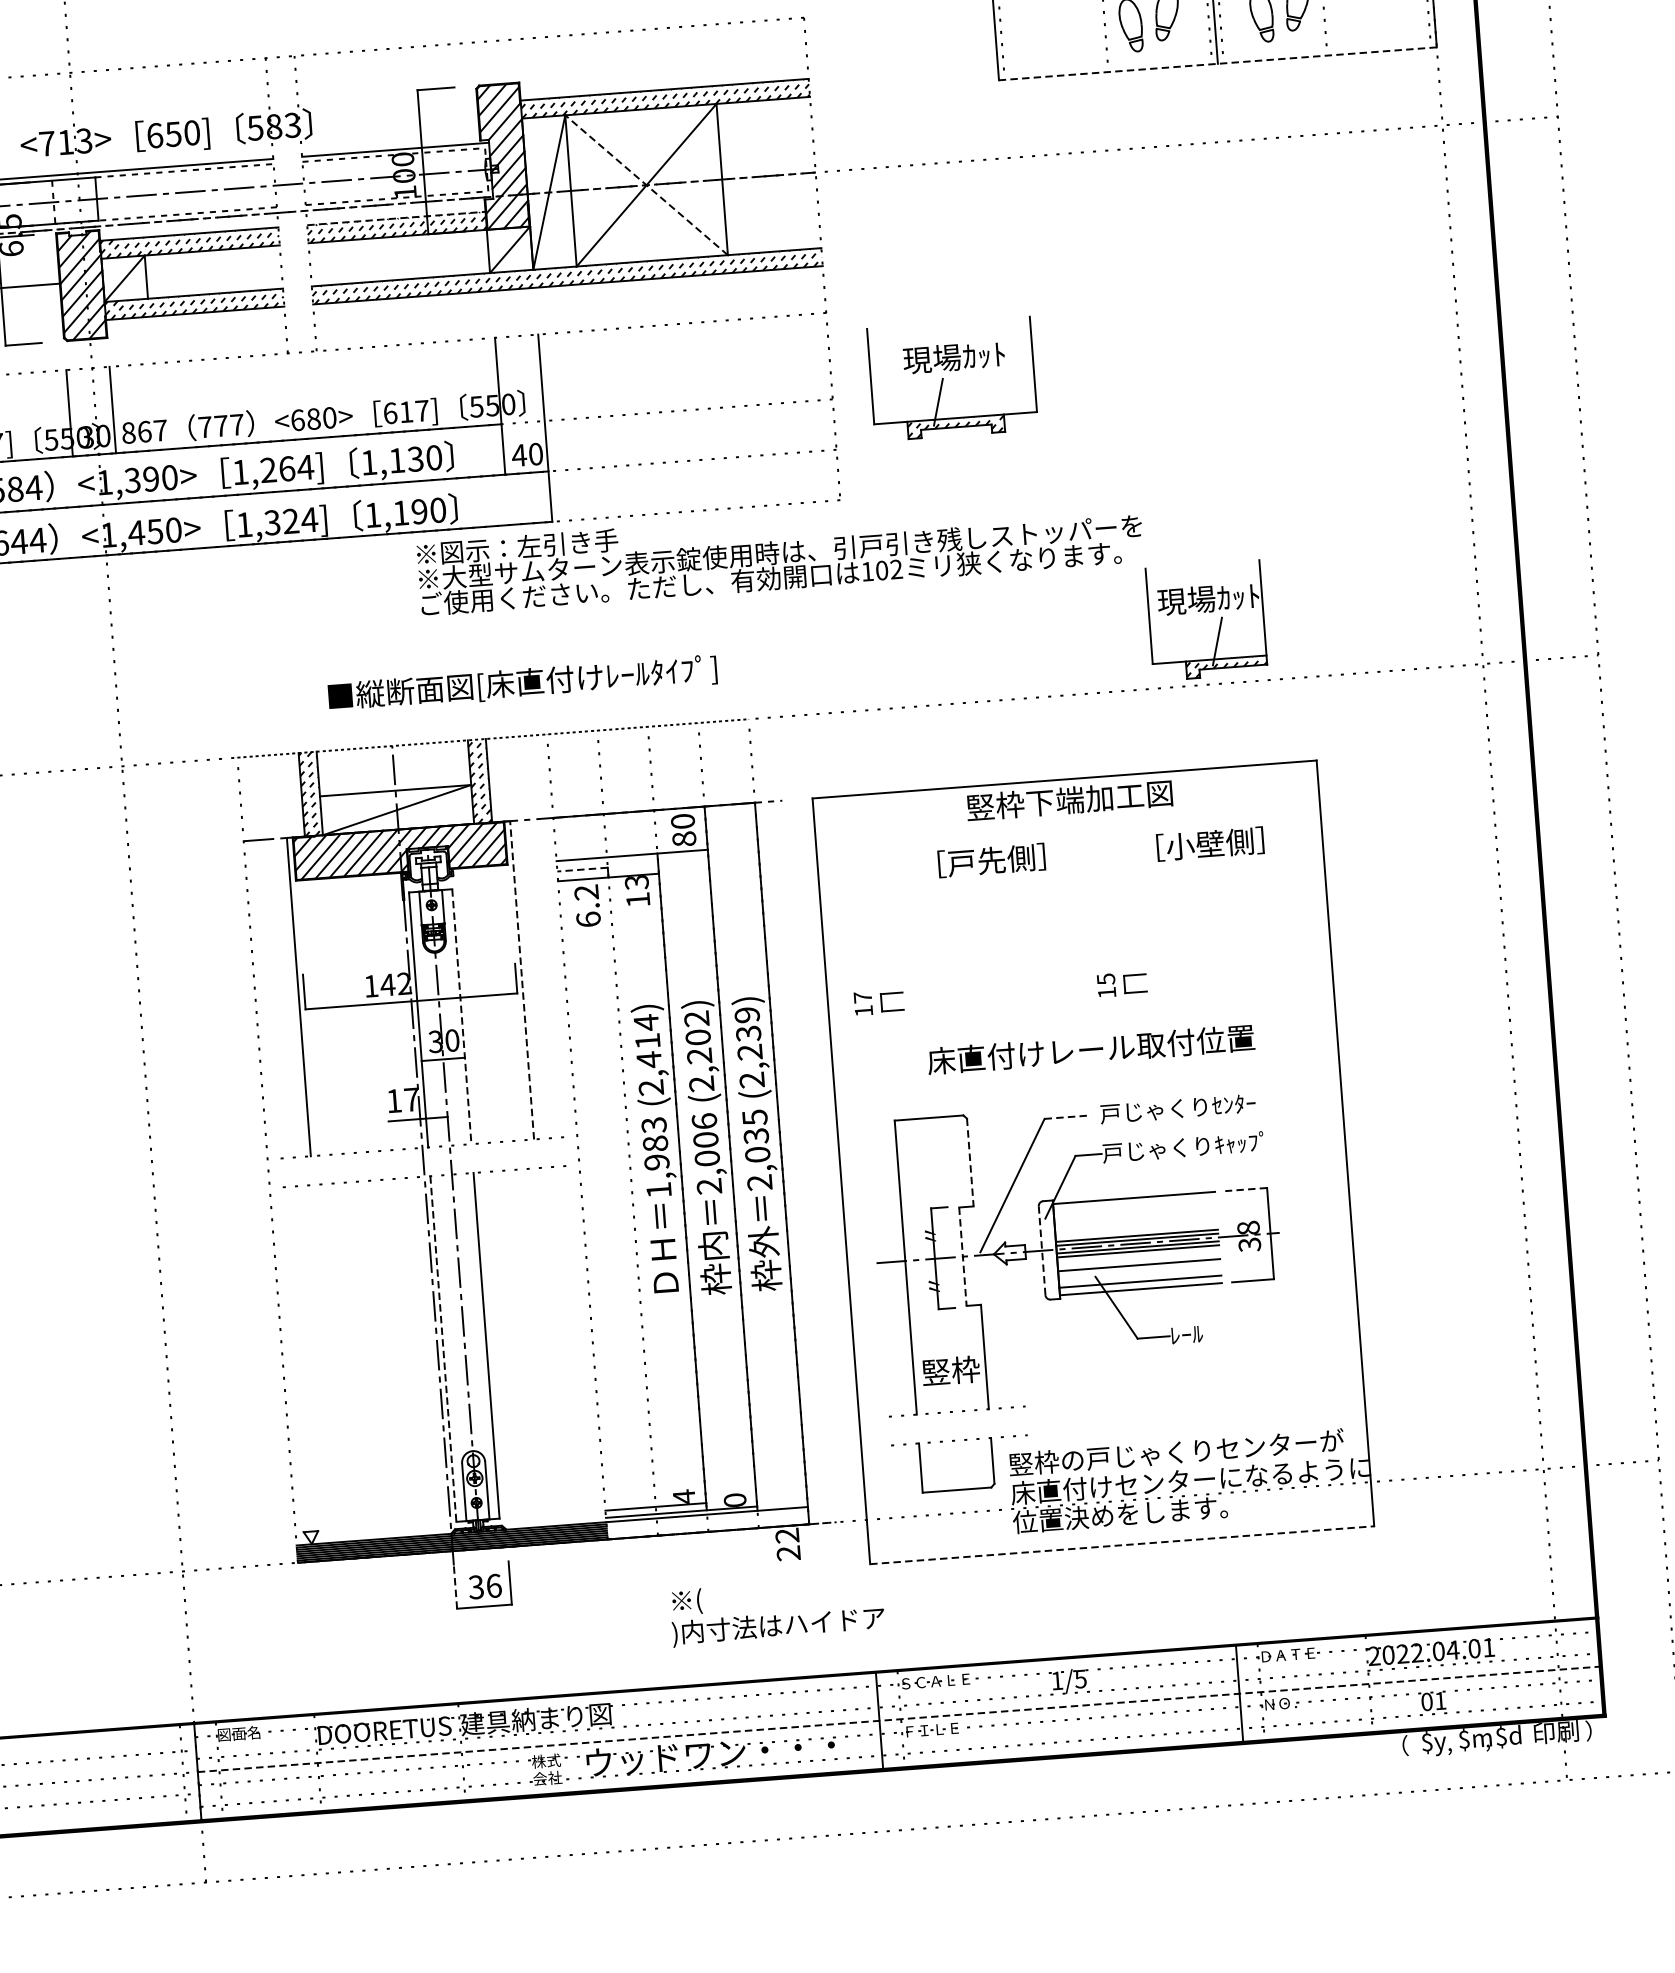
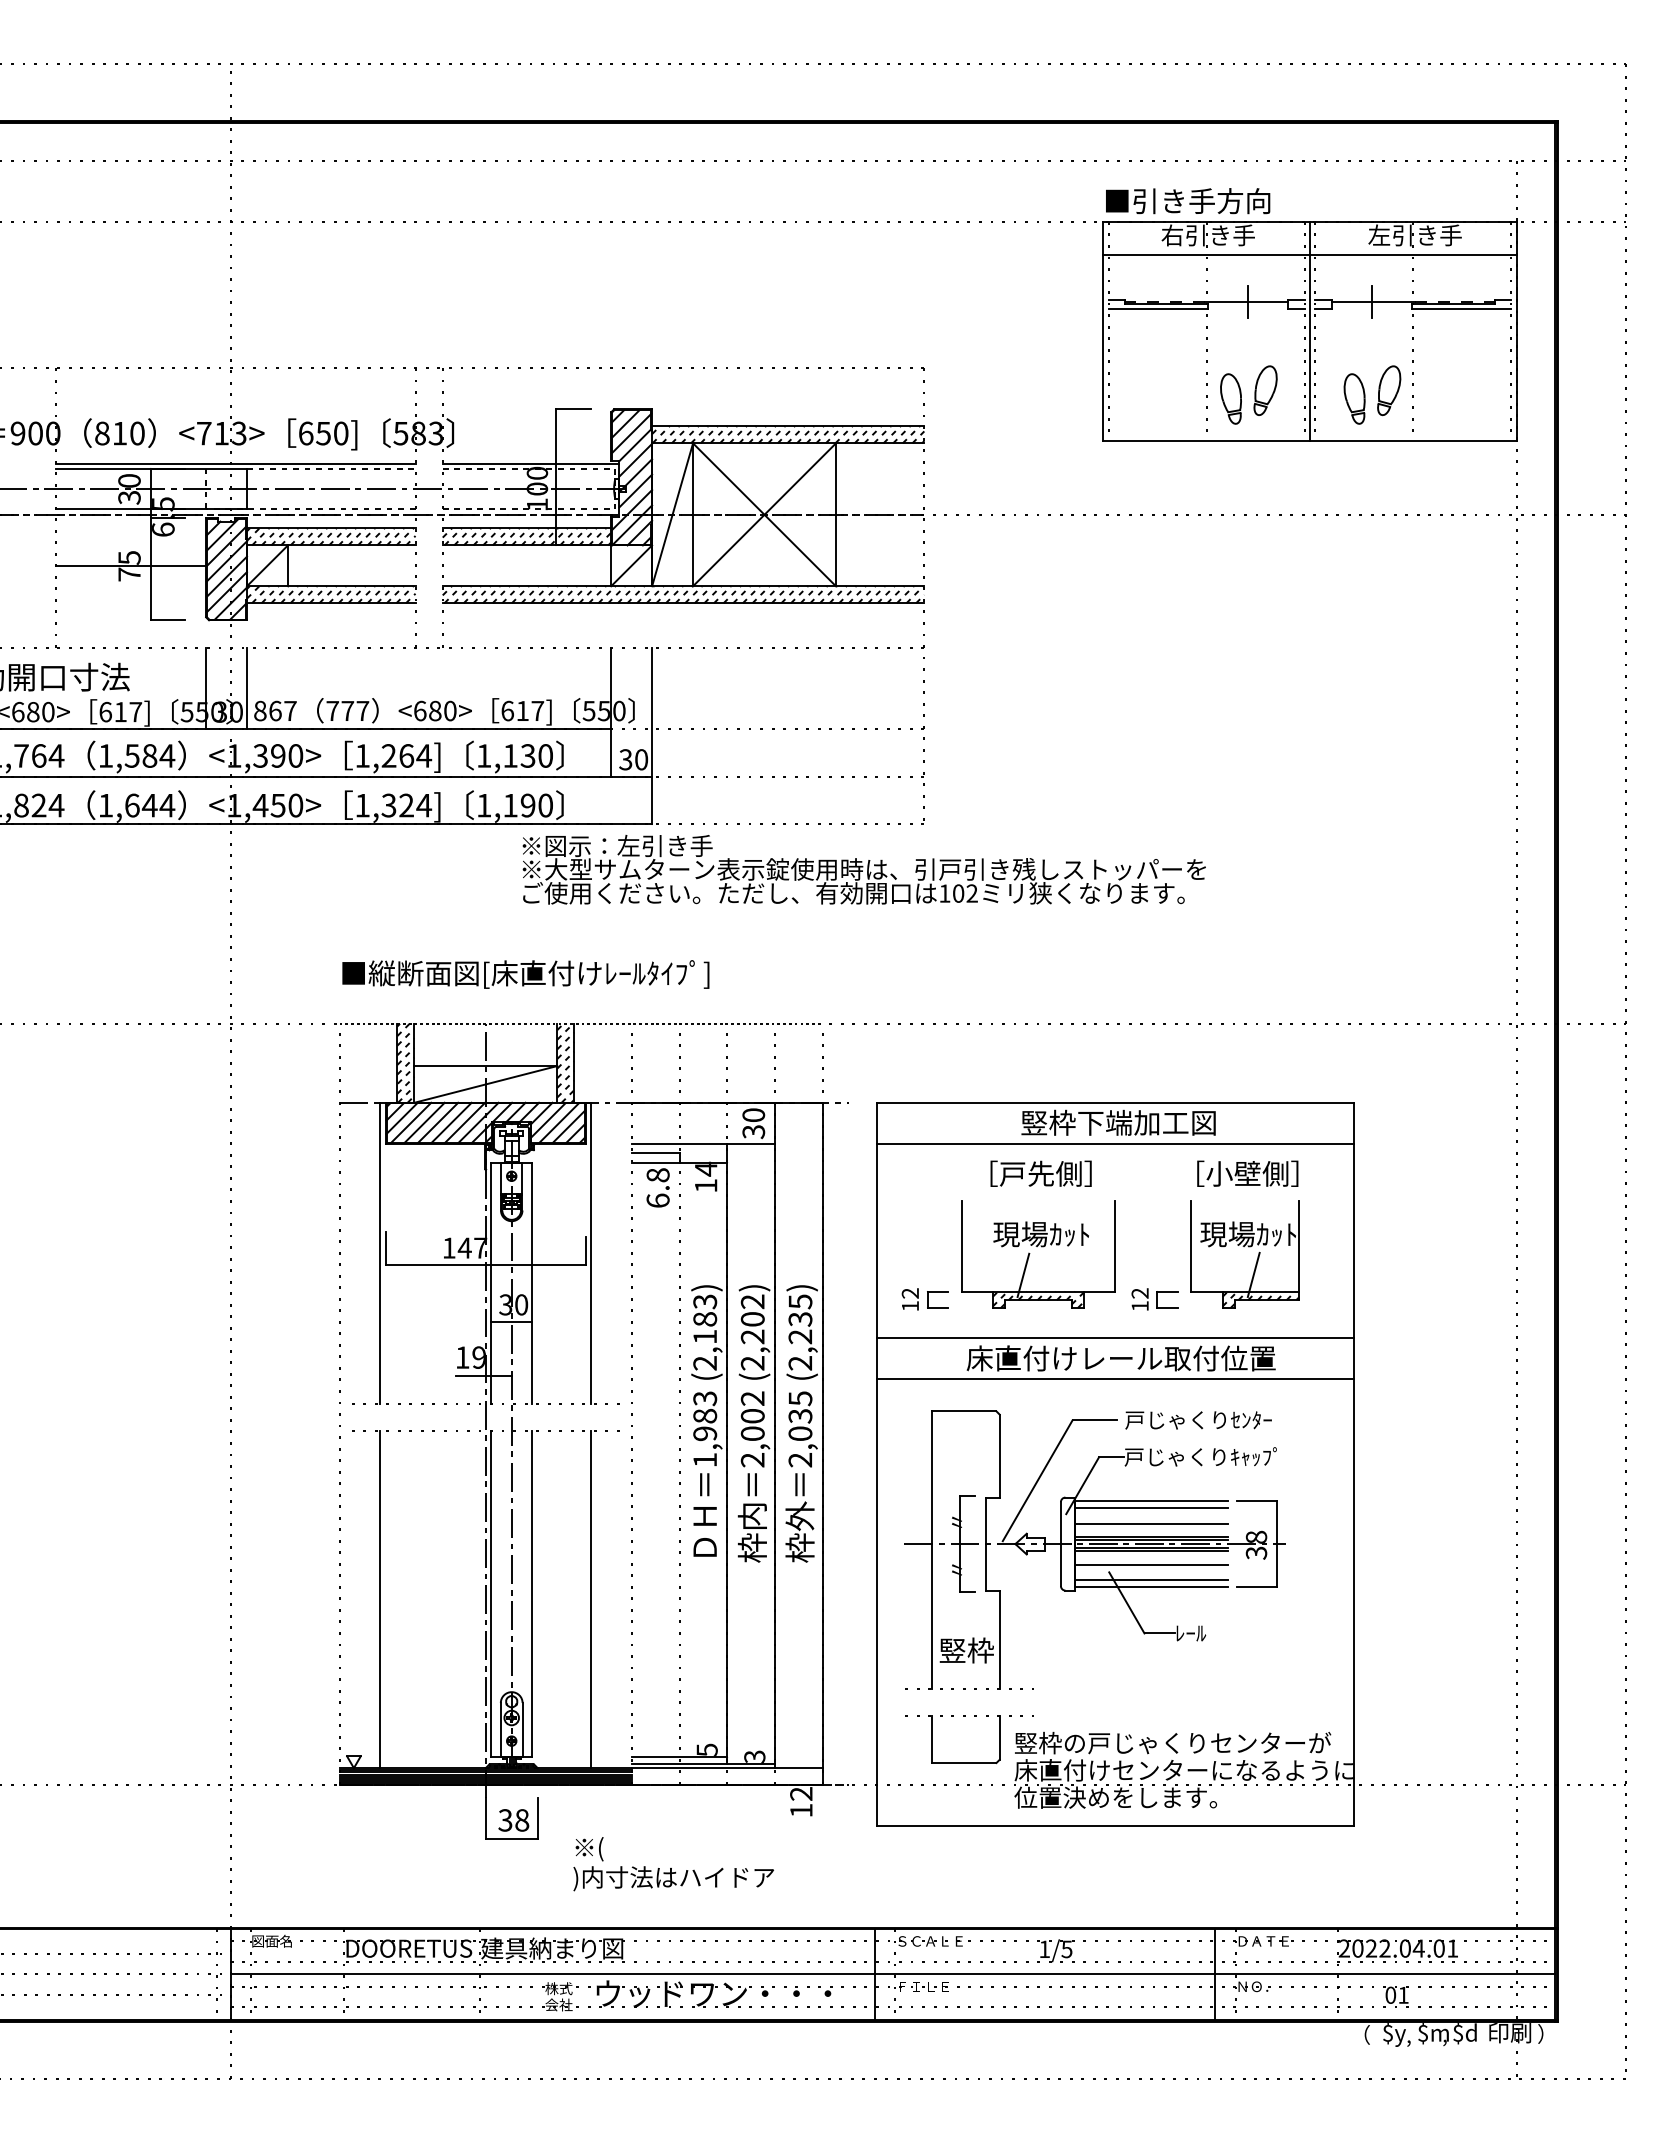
line: (1217, 64) -> (1309, 441), dashed -> solid
line: (646, 184) -> (764, 514), dashed -> solid
line: (396, 218) -> (527, 528), dashed -> solid
part: (955, 371) -> (1041, 1247), moved
text: (518, 455) -> (625, 759), 40 -> 30
part: (1205, 612) -> (1244, 1246), moved
text: (522, 683) -> (525, 974), moved
line: (1067, 822) -> (1115, 1143), added
text: (684, 839) -> (753, 1132), 80 -> 30
line: (583, 869) -> (656, 1153), dashed -> solid
text: (636, 881) -> (705, 1168), 13 -> 14
text: (585, 892) -> (657, 1175), 6.2 -> 6.8
line: (522, 979) -> (591, 1252), dashed -> solid
text: (1105, 979) -> (1139, 1293), 15 -> 12
text: (404, 983) -> (480, 1247), 142 -> 147
text: (861, 997) -> (909, 1293), 17 -> 12
text: (747, 1014) -> (800, 1301), (2,239) -> (2,235)
line: (462, 1017) -> (532, 1283), dashed -> solid
line: (1083, 1028) -> (1115, 1338), added
text: (648, 1041) -> (705, 1319), (2,414) -> (2,183)
line: (1086, 1072) -> (1115, 1379), added
text: (411, 1099) -> (478, 1357), 17 -> 19
line: (1068, 1117) -> (1095, 1420), dashed -> solid
text: (704, 1121) -> (752, 1398), 2,006 -> 2,002
line: (970, 1162) -> (999, 1456), dashed -> solid
line: (1246, 1188) -> (1257, 1500), dashed -> solid
line: (1134, 1205) -> (1150, 1508), added
line: (1135, 1221) -> (1150, 1523), added
line: (1041, 1251) -> (1060, 1544), dashed -> solid
line: (963, 1257) -> (986, 1544), dashed -> solid
line: (549, 1346) -> (591, 1599), added
line: (443, 1349) -> (491, 1594), dashed -> solid
line: (326, 1363) -> (380, 1599), added
text: (683, 1496) -> (706, 1749), 4 -> 5
text: (734, 1499) -> (754, 1756), 0 -> 3
line: (1122, 1545) -> (1115, 1826), dashed -> solid
text: (788, 1553) -> (801, 1810), 22 -> 12
line: (455, 1586) -> (485, 1818), dashed -> solid
text: (494, 1586) -> (522, 1820), 36 -> 38
text: (777, 1611) -> (673, 1864), moved
line: (899, 1719) -> (893, 1974), dashed -> solid

